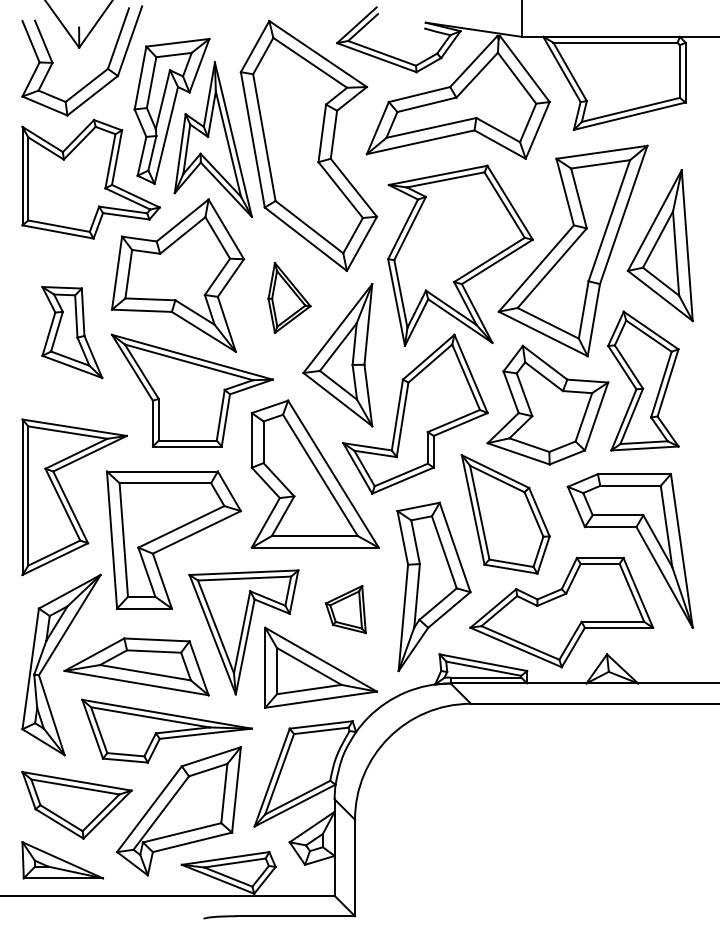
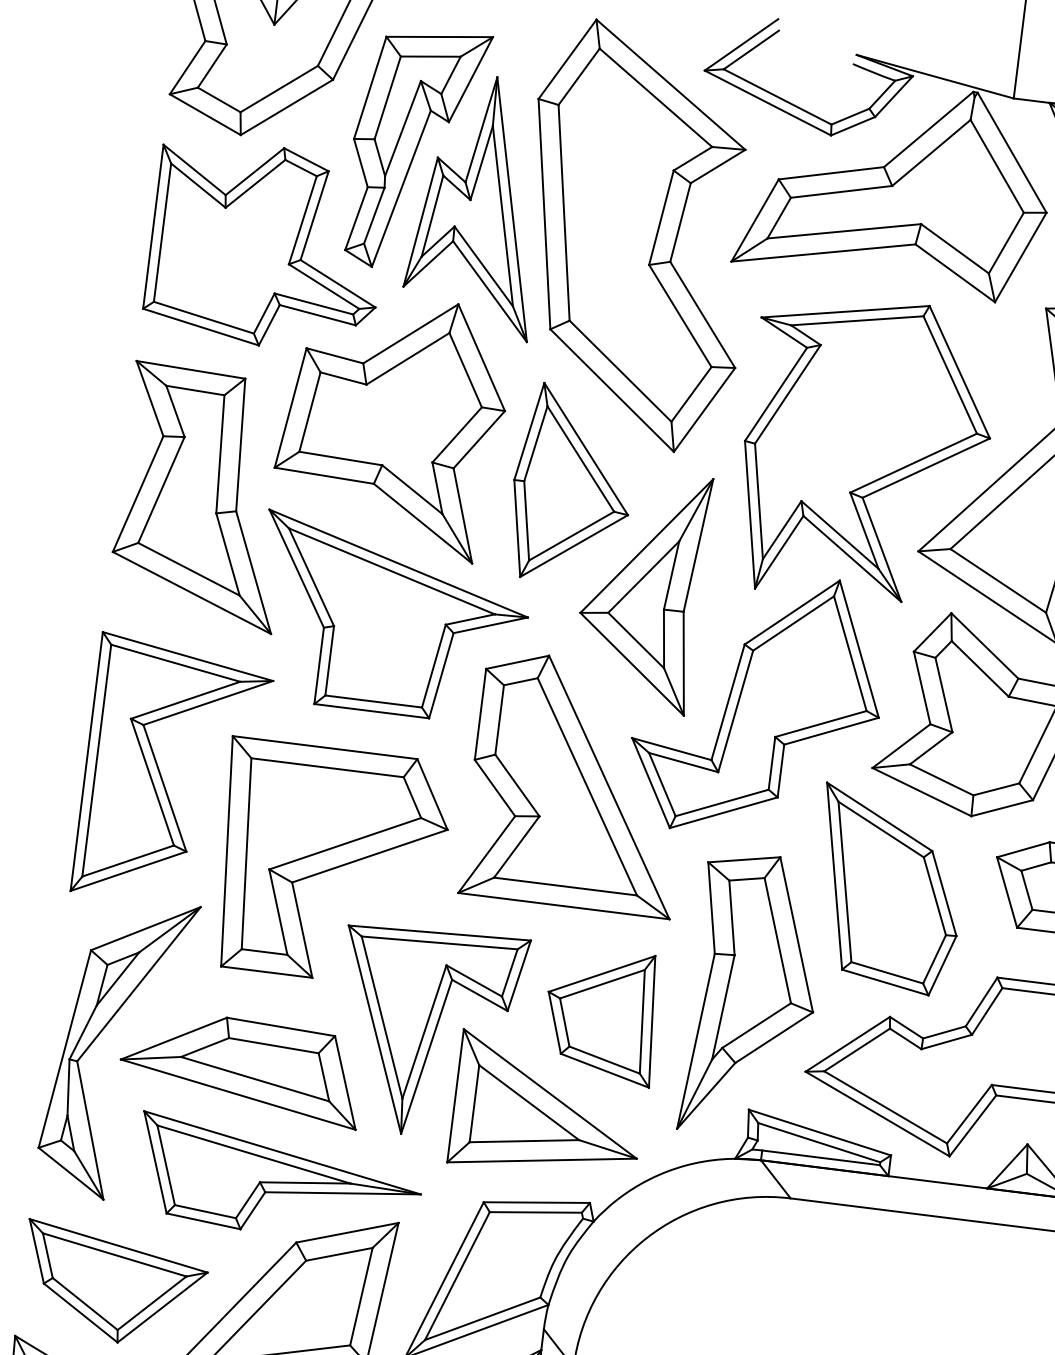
part: (289, 297) -> (572, 484), size x1.67
part: (72, 332) -> (204, 497), size x1.67
part: (345, 609) -> (601, 1015), size x1.67

